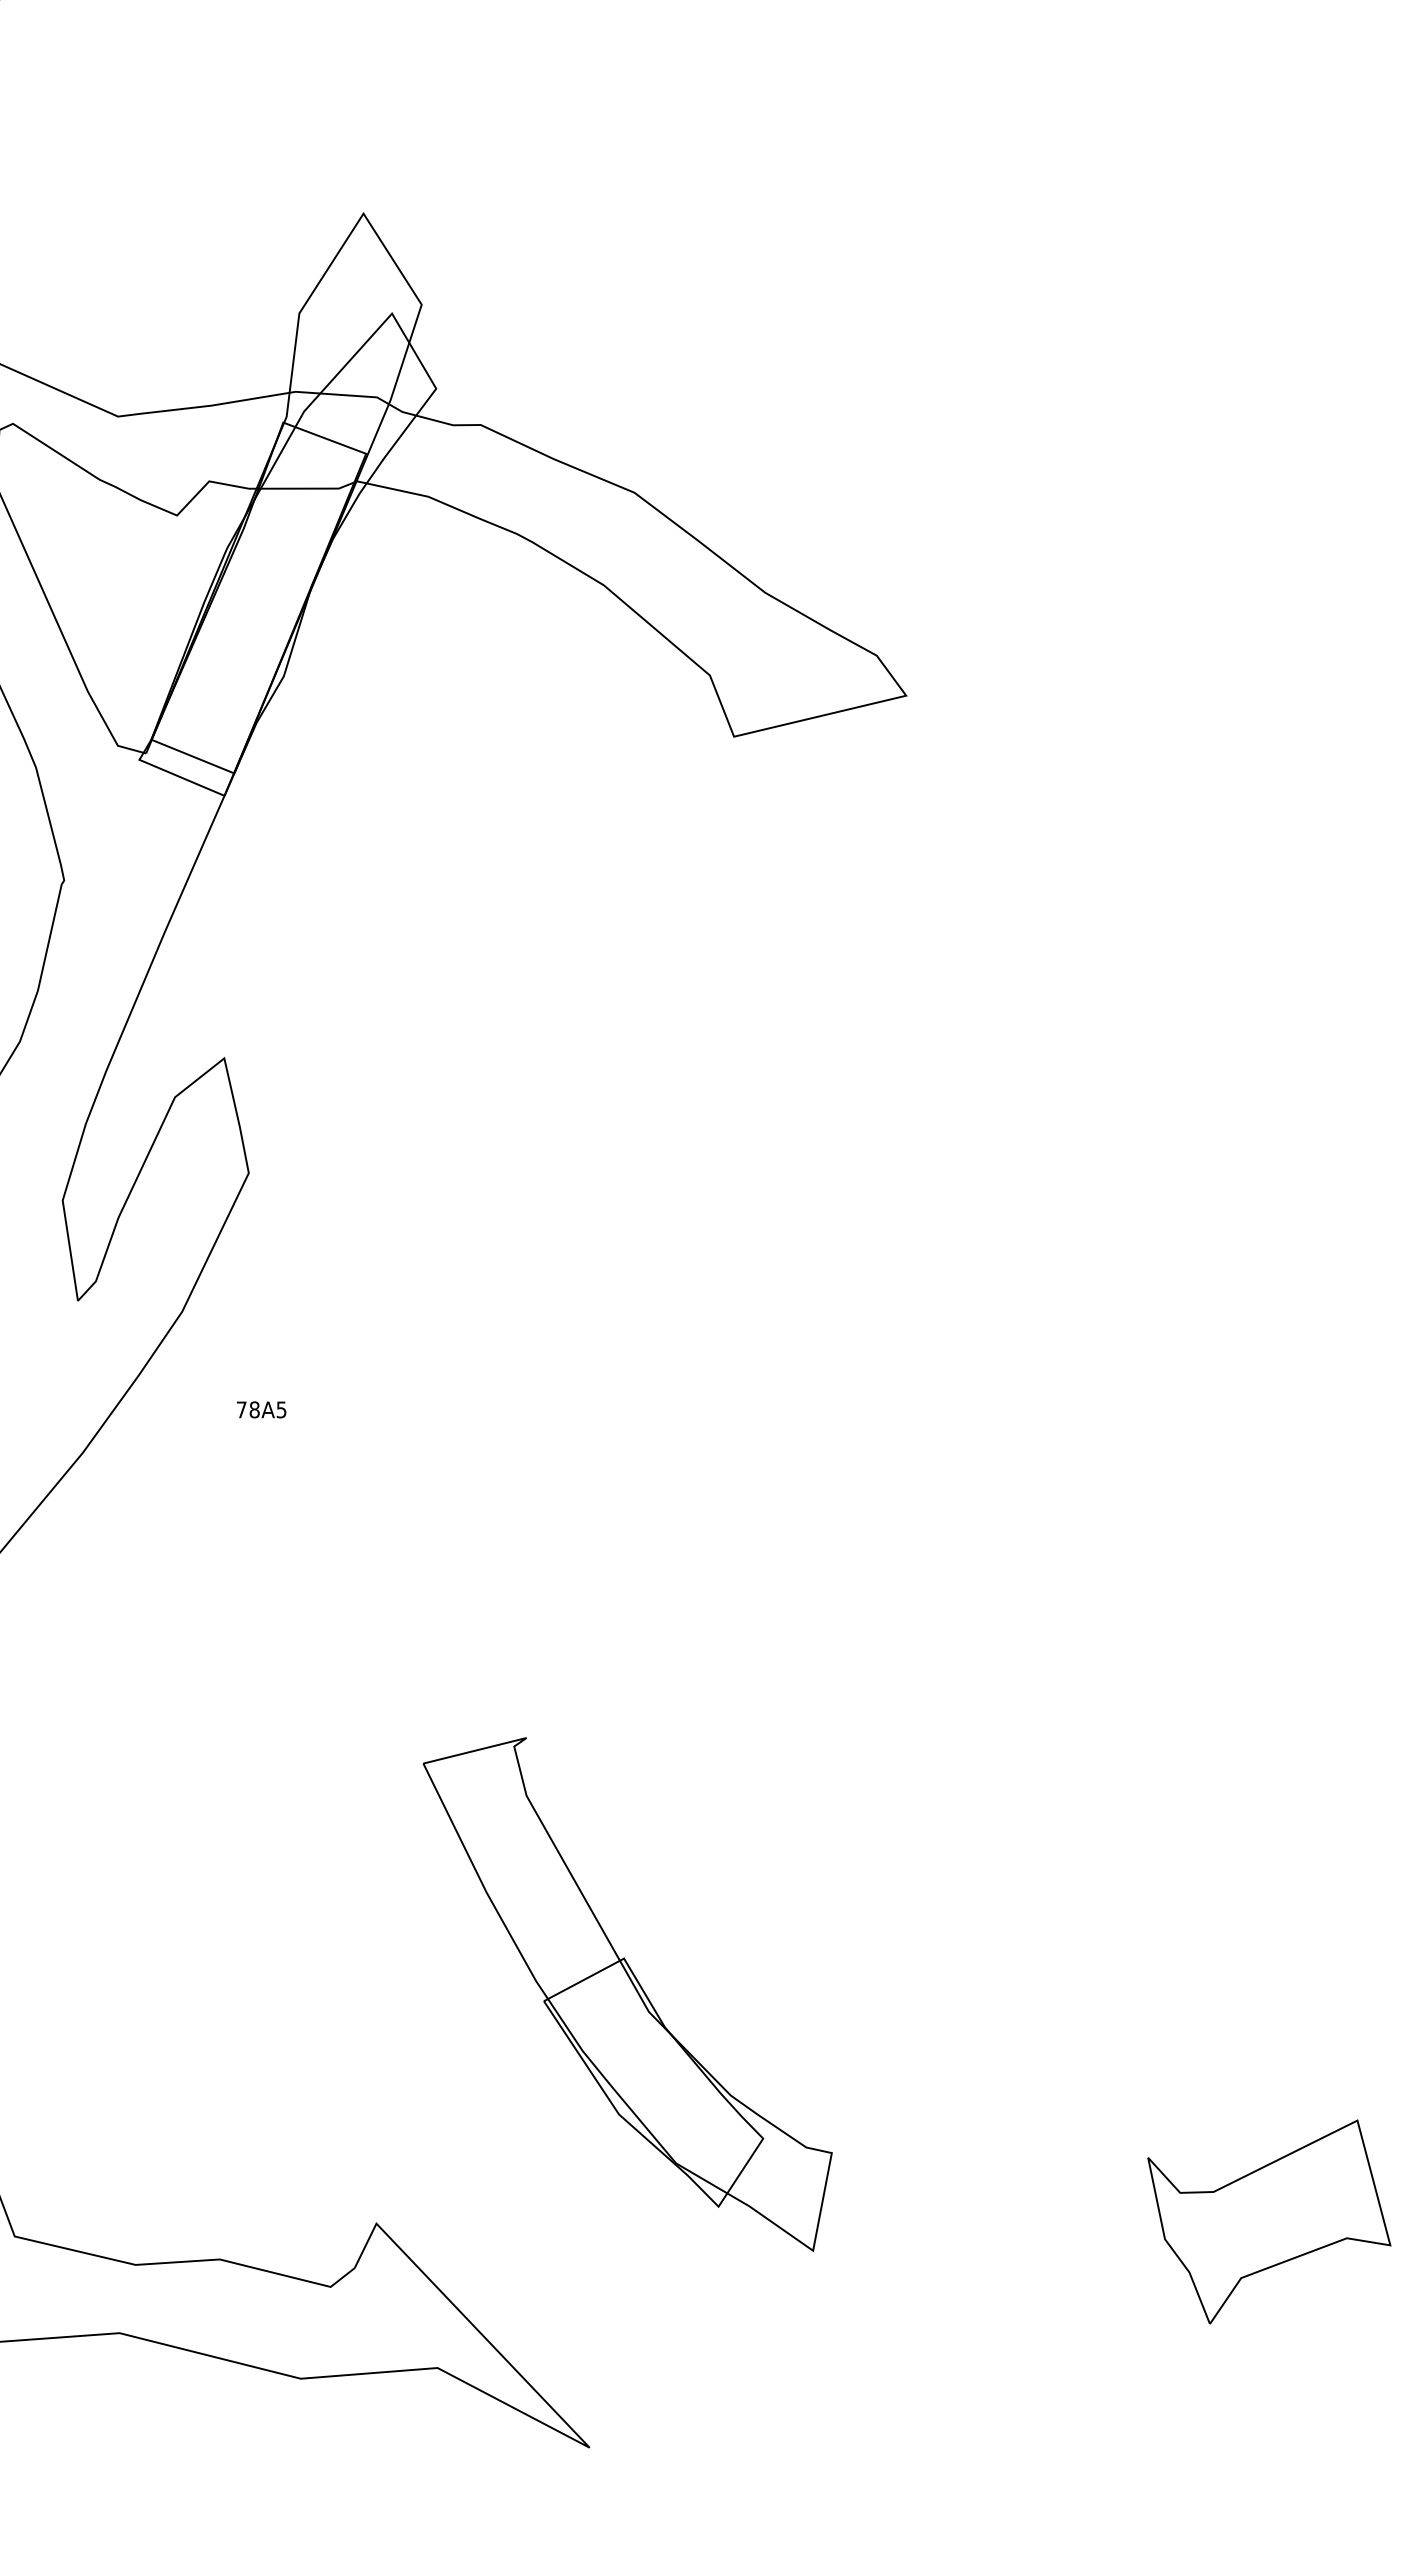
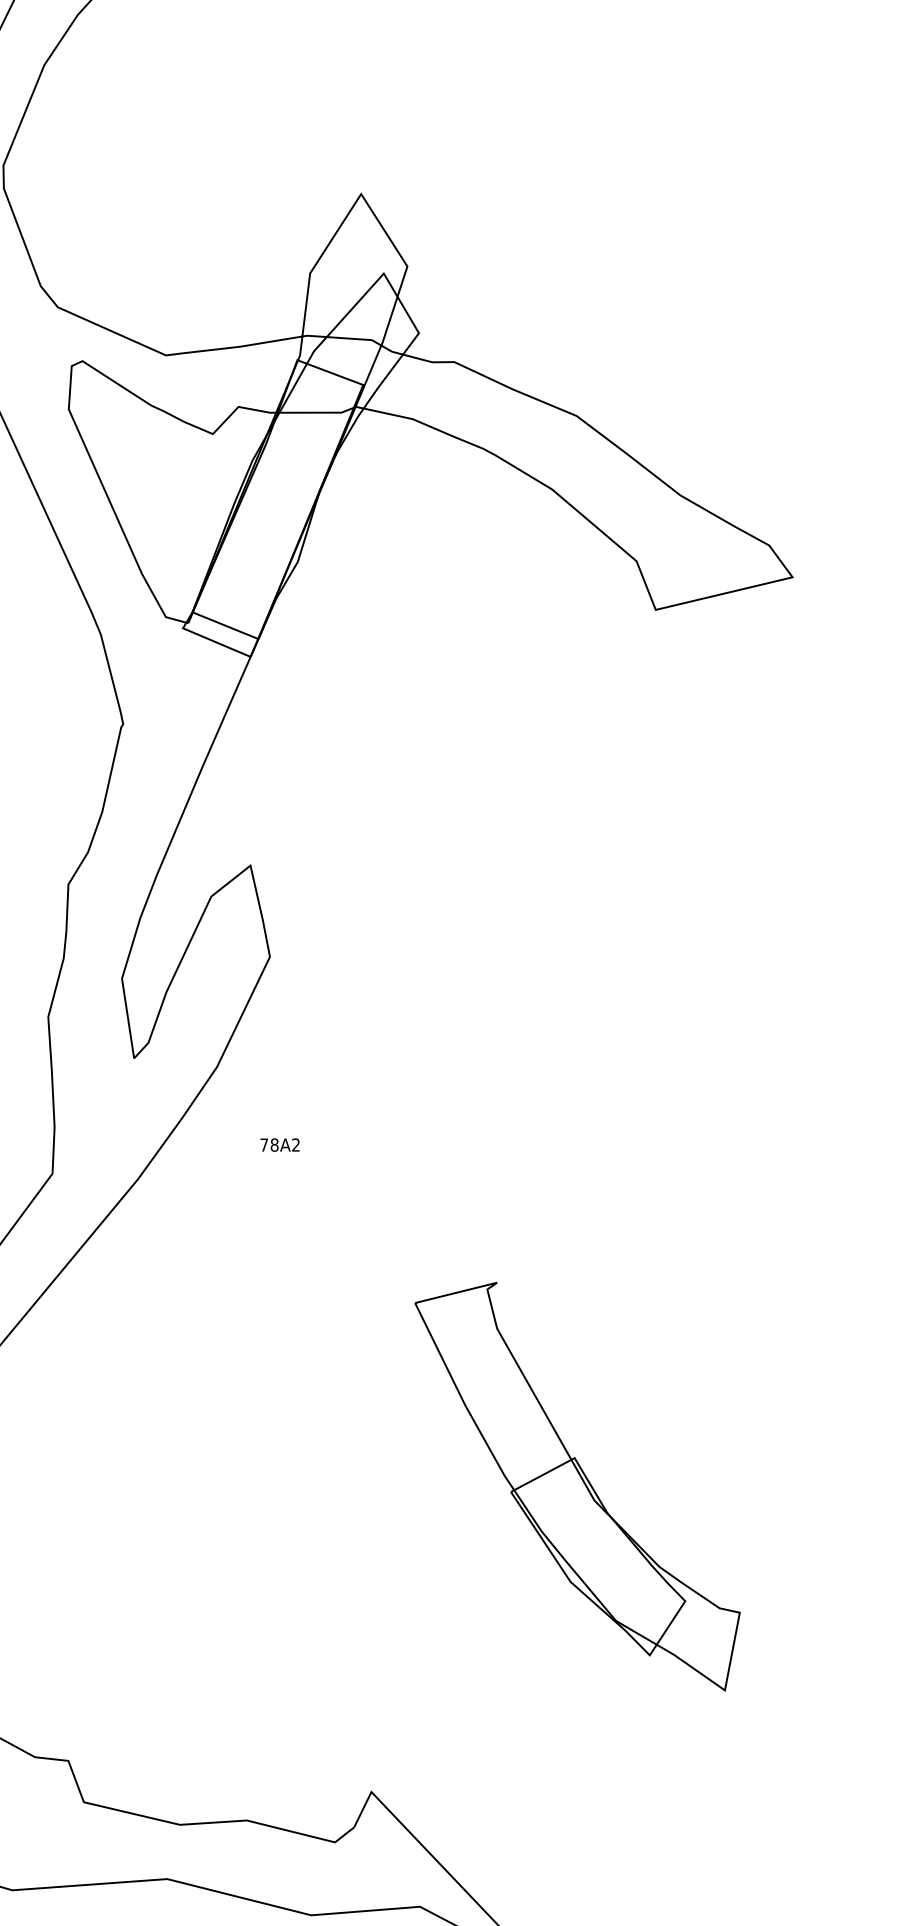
text: (281, 1409) -> (295, 1144), 78A5 -> 78A2
part: (627, 1994) -> (577, 1486), moved

